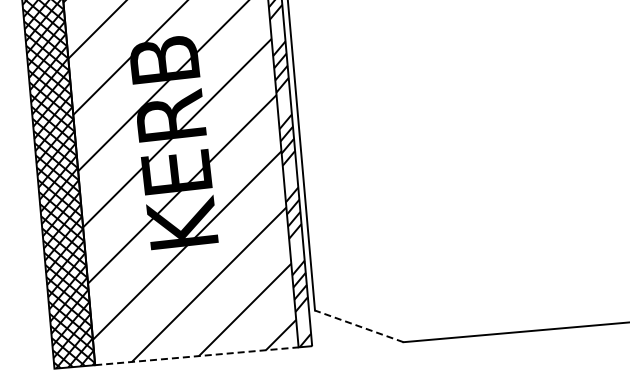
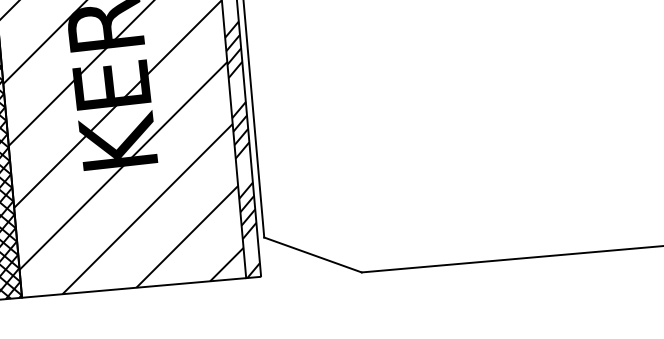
line: (359, 326) -> (313, 255), dashed -> solid
line: (197, 356) -> (134, 288), dashed -> solid

